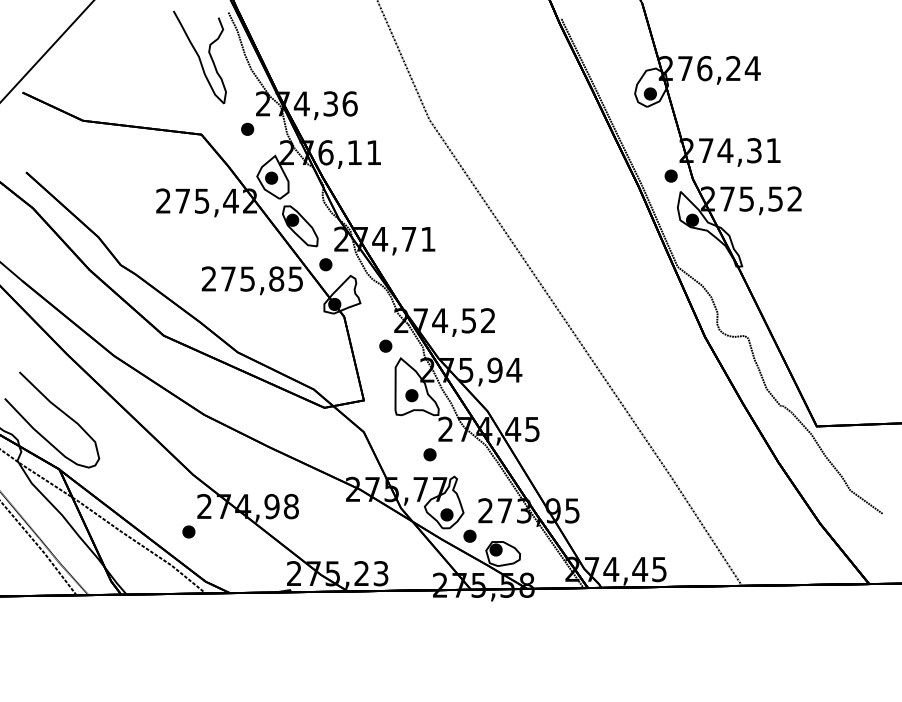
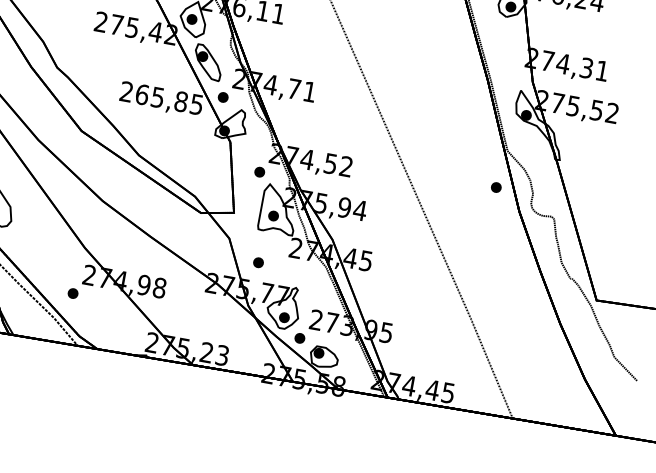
part: (670, 175) -> (495, 186), moved
text: (228, 278) -> (142, 94), 275,85 -> 265,85
part: (429, 454) -> (258, 262), moved

